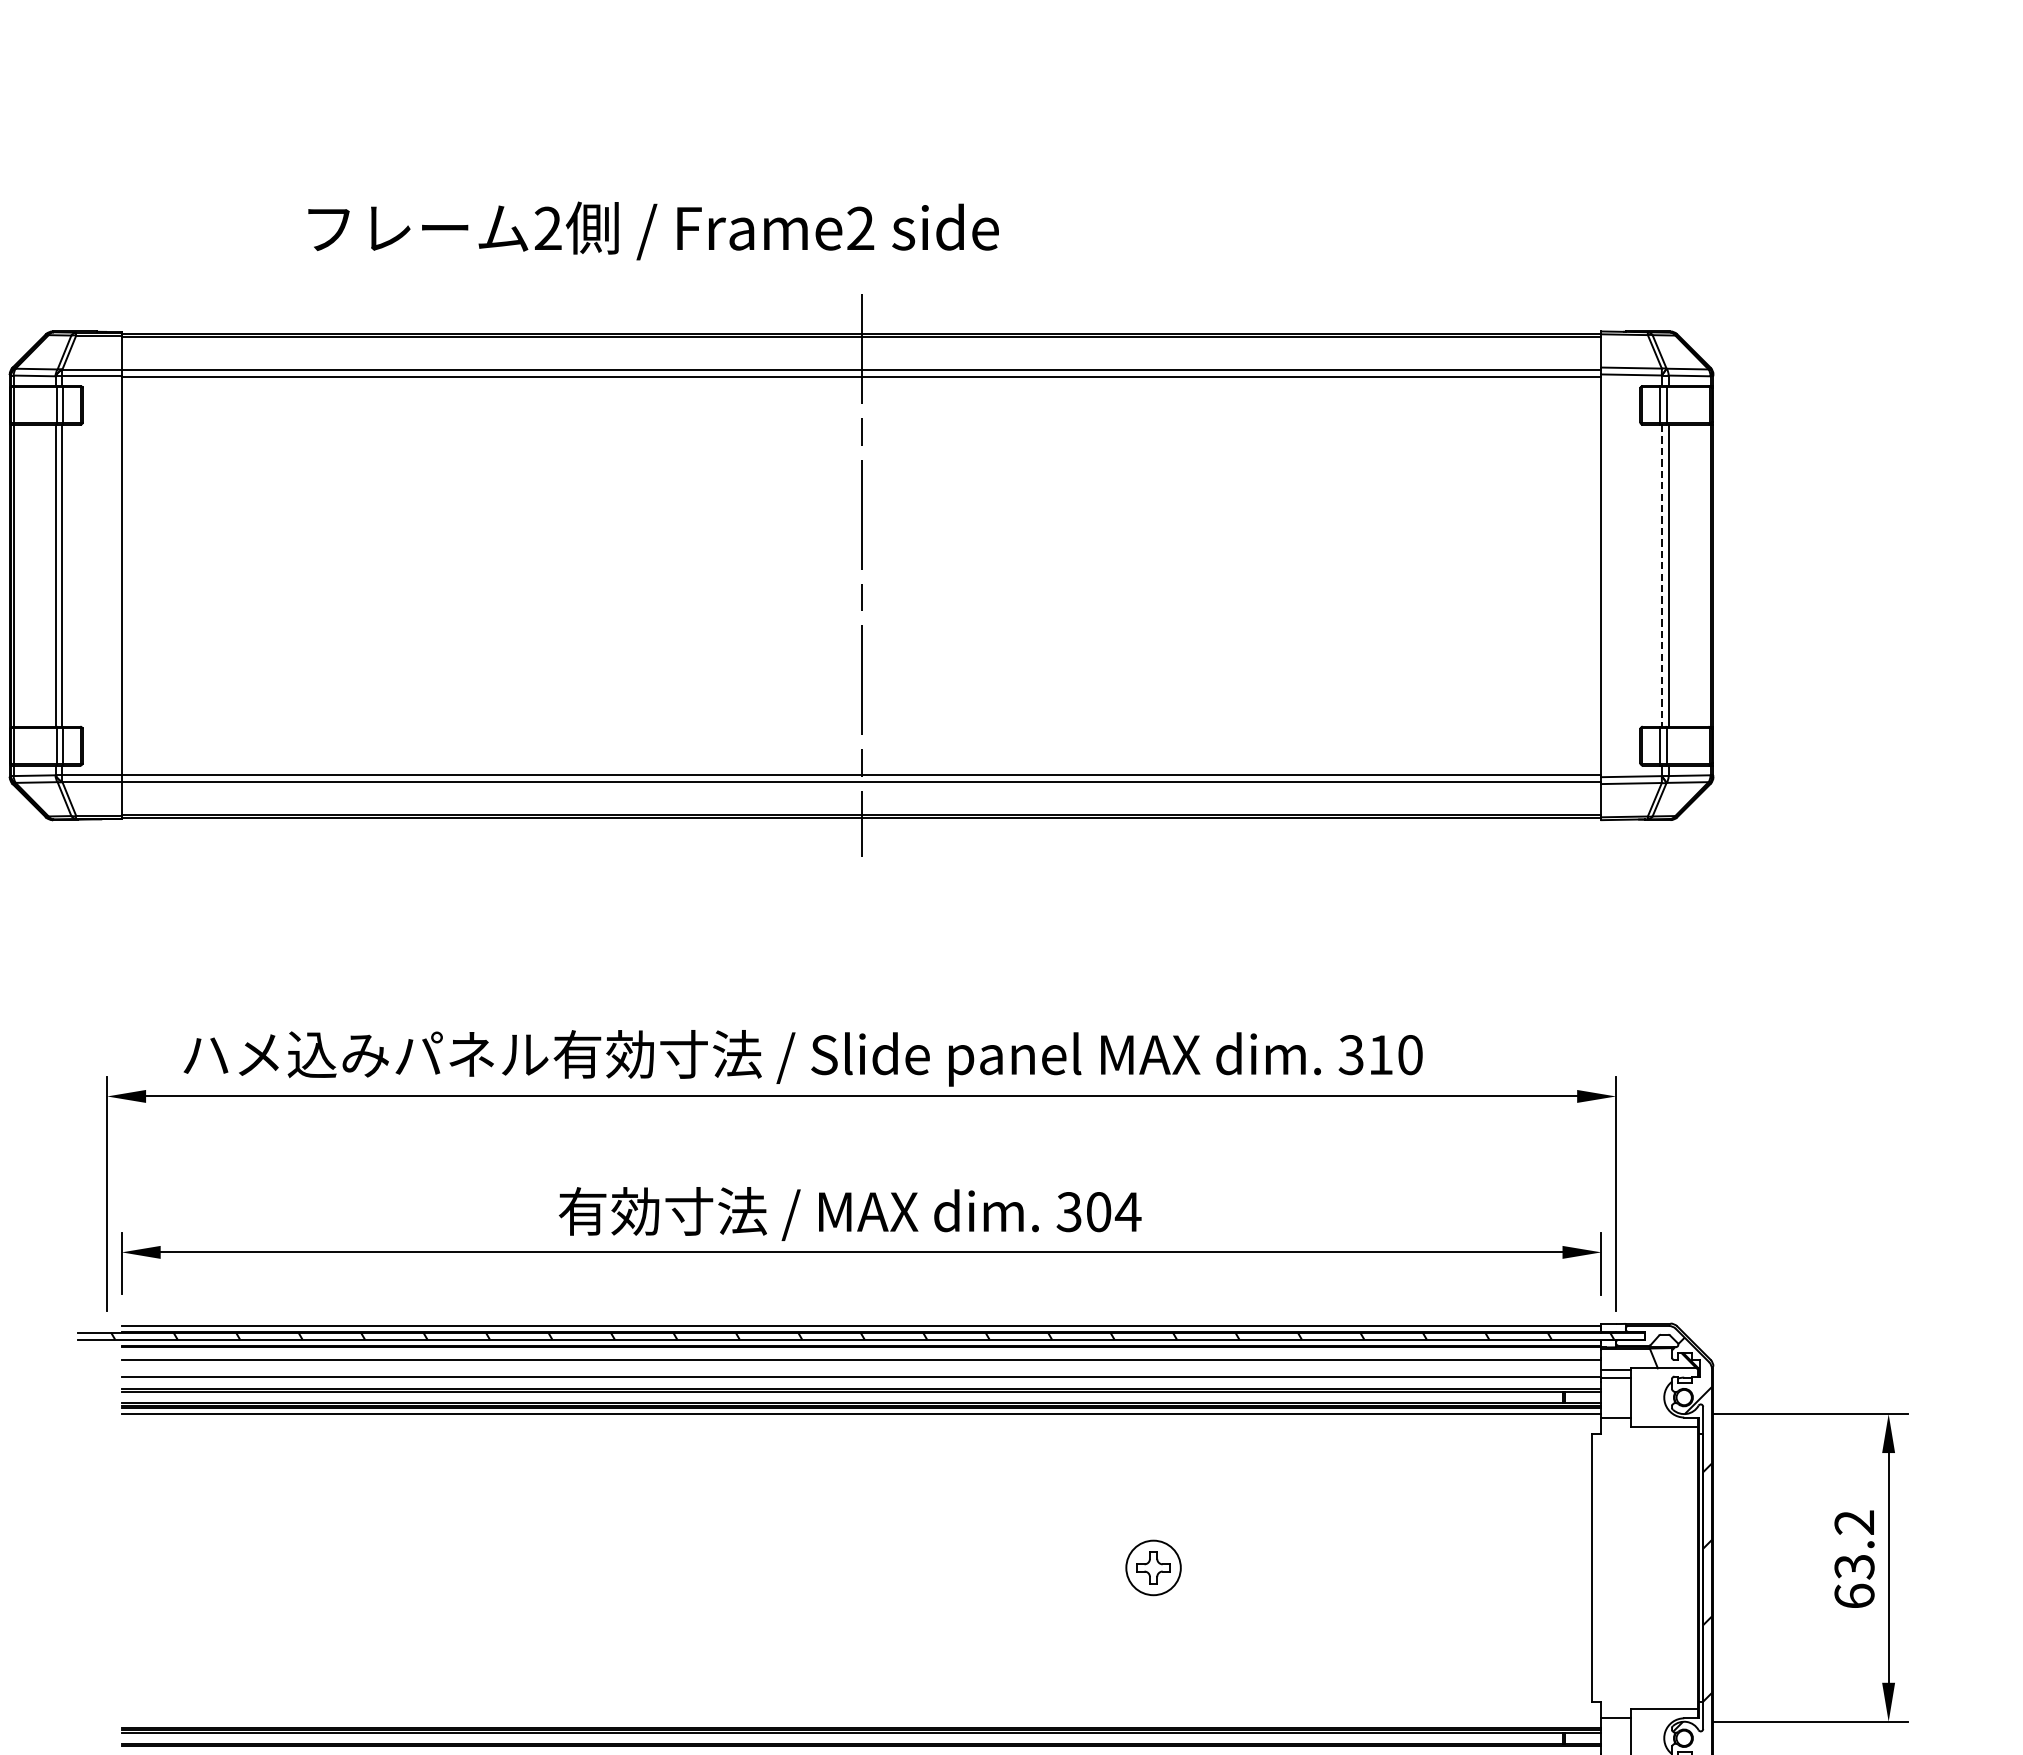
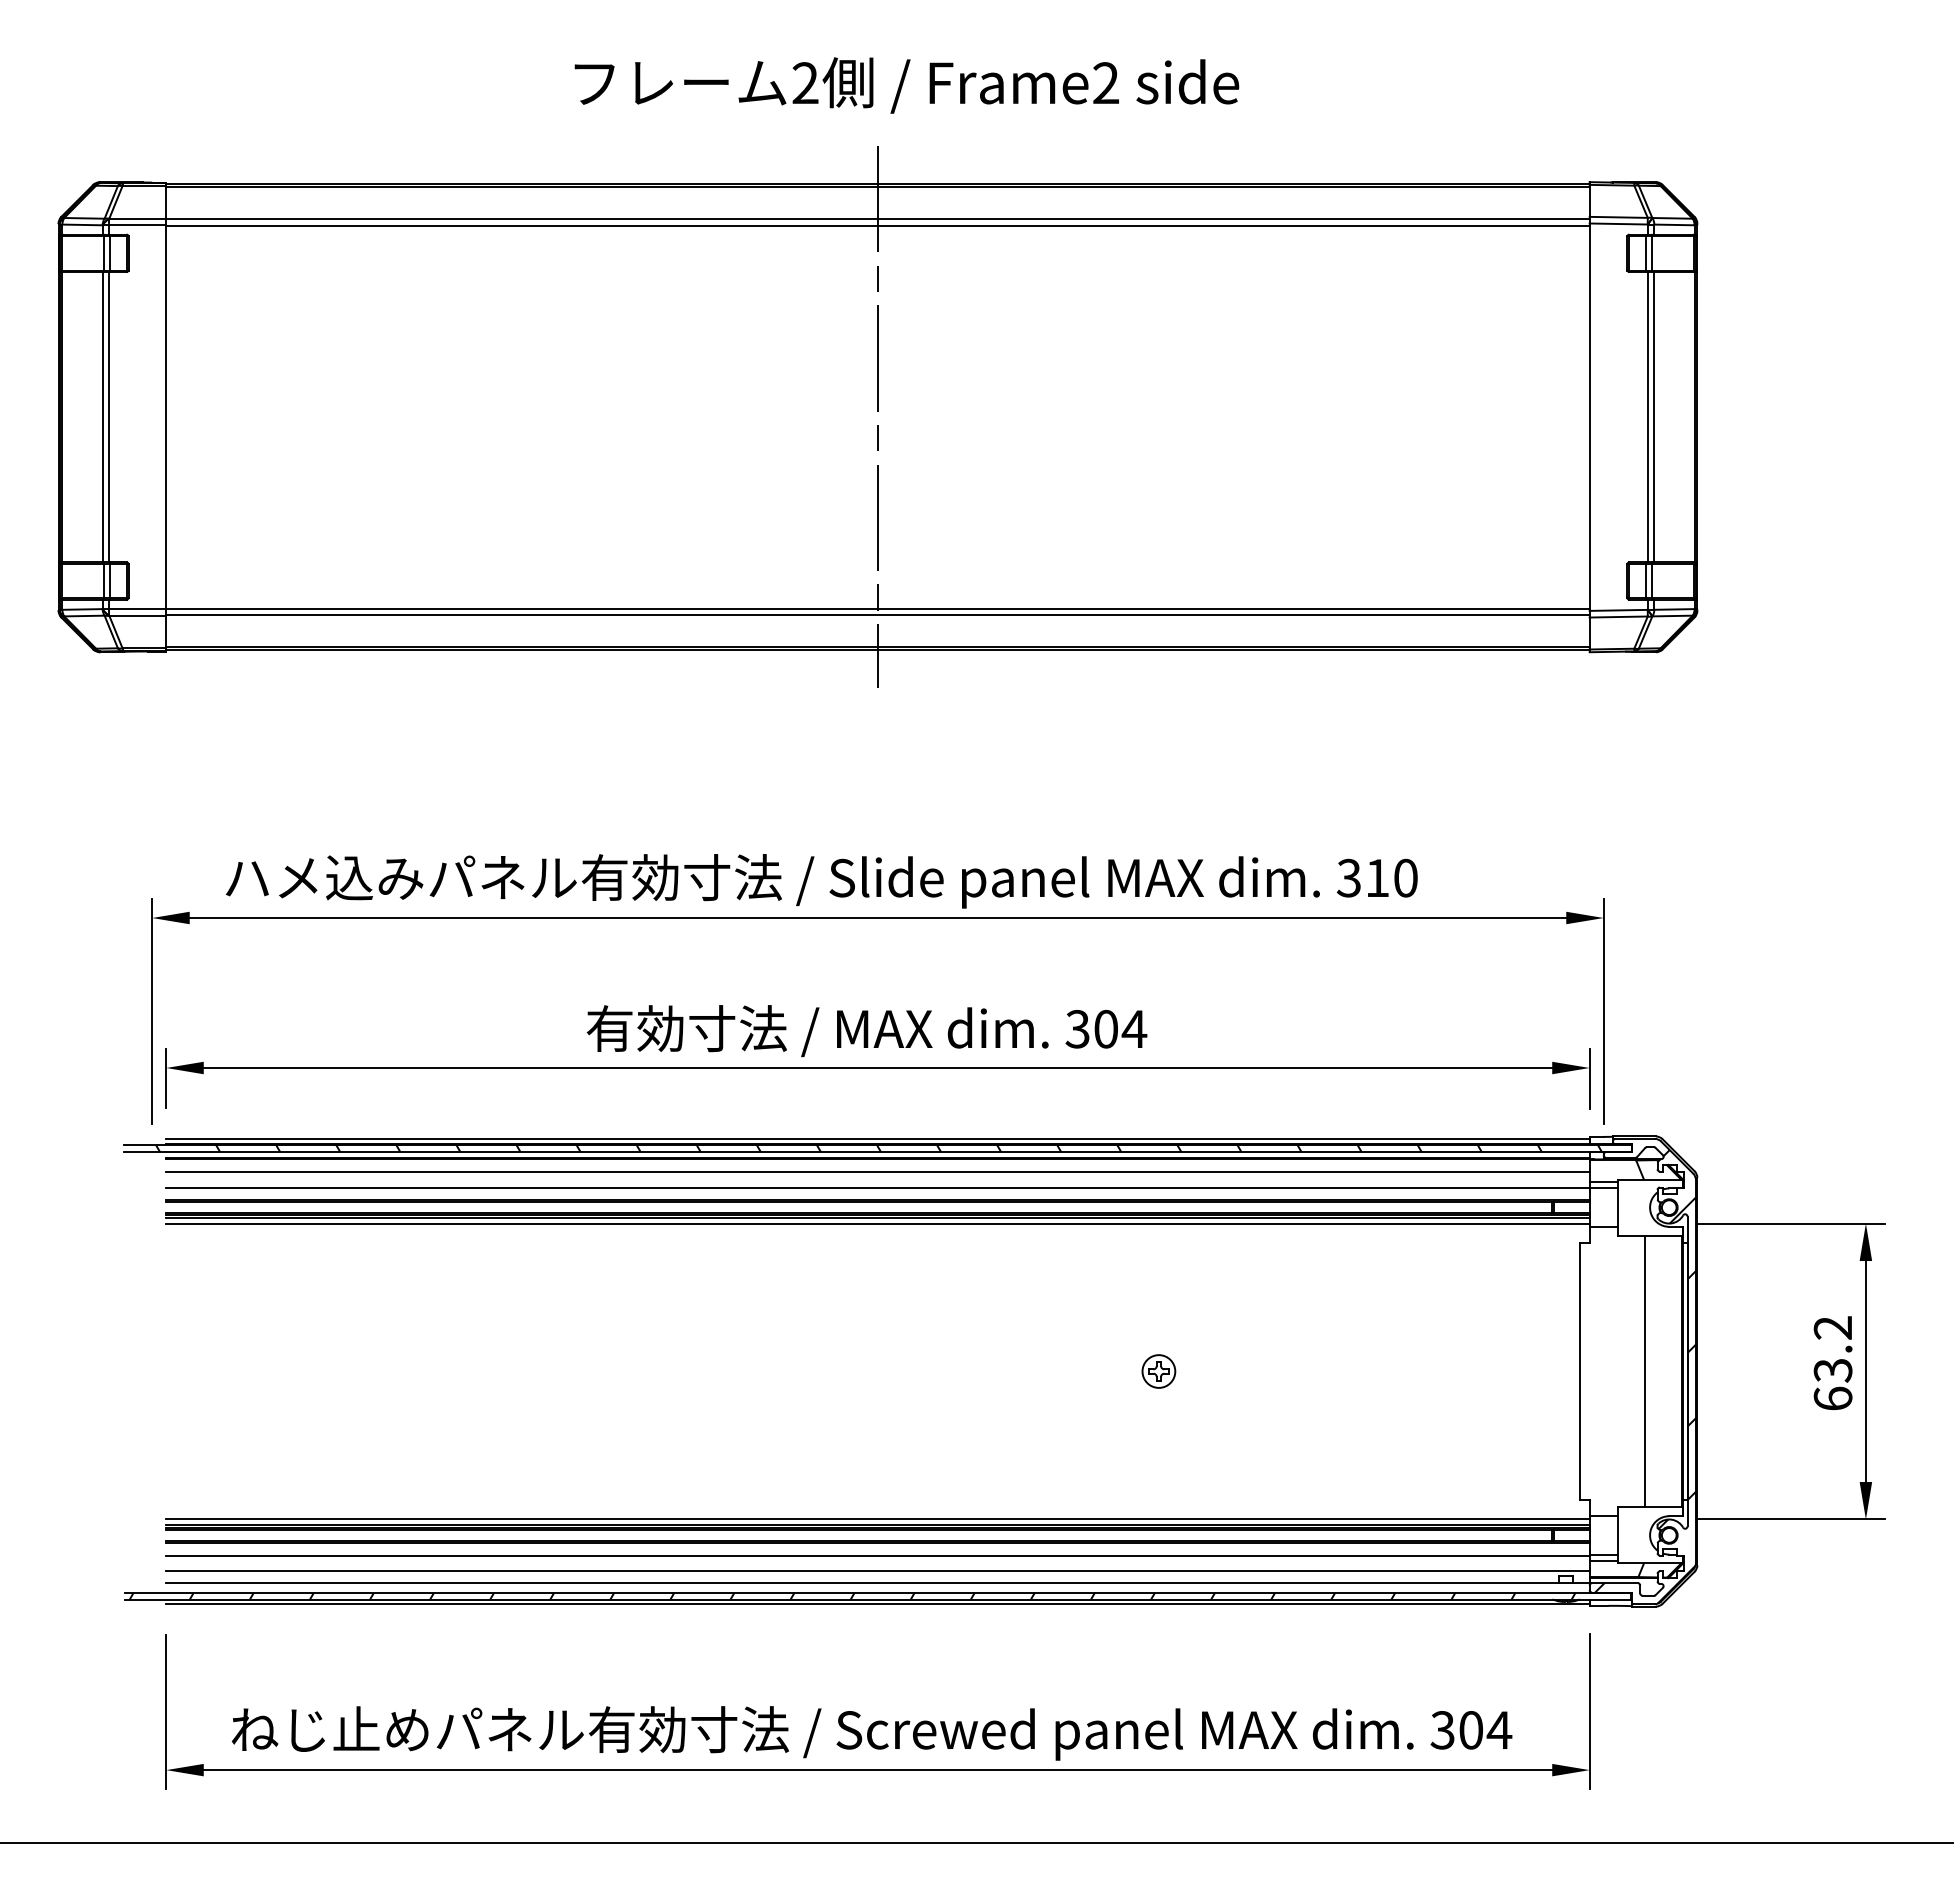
text: (653, 230) -> (906, 85), moved
line: (1661, 576) -> (1647, 417), dashed -> solid
part: (1153, 1567) -> (1158, 1371), size x0.62
line: (1658, 1567) -> (1644, 1371), added
line: (861, 1721) -> (877, 1519), added

